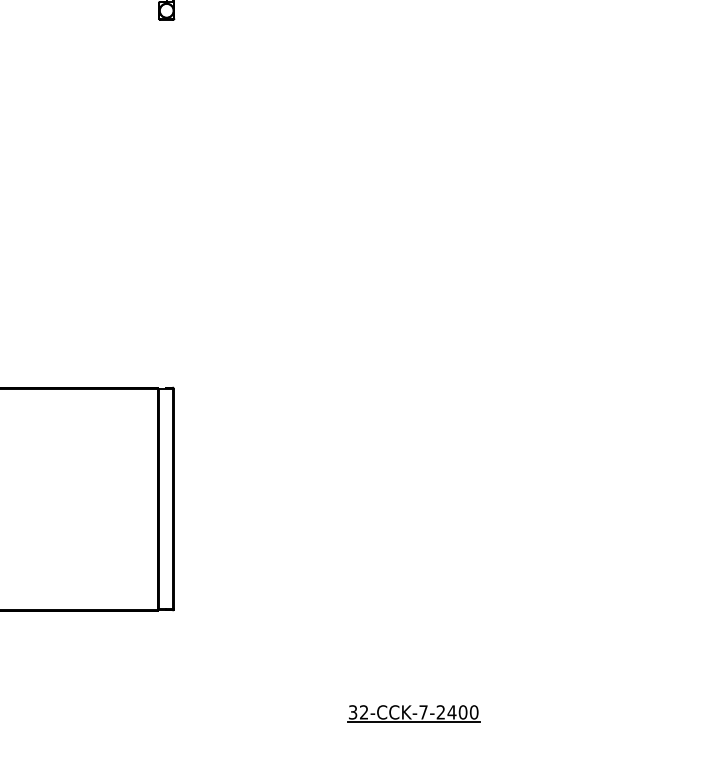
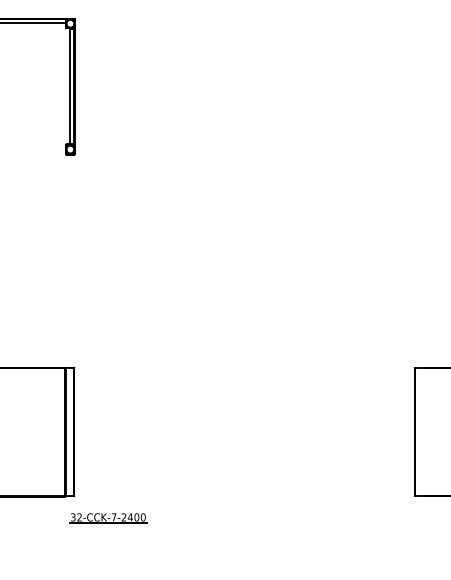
part: (414, 714) -> (108, 518), moved

